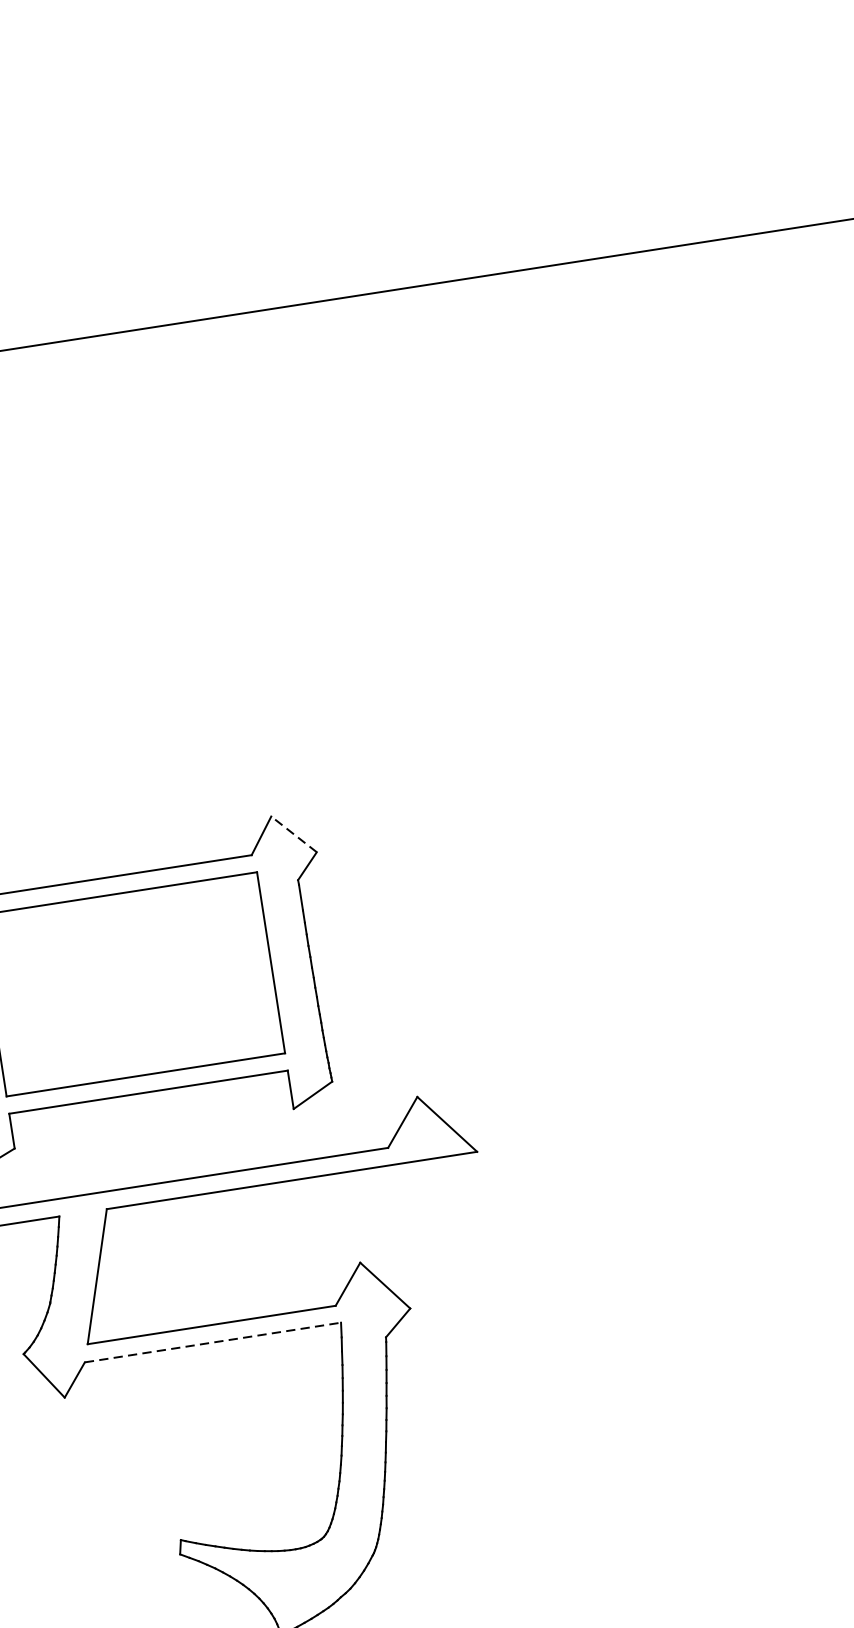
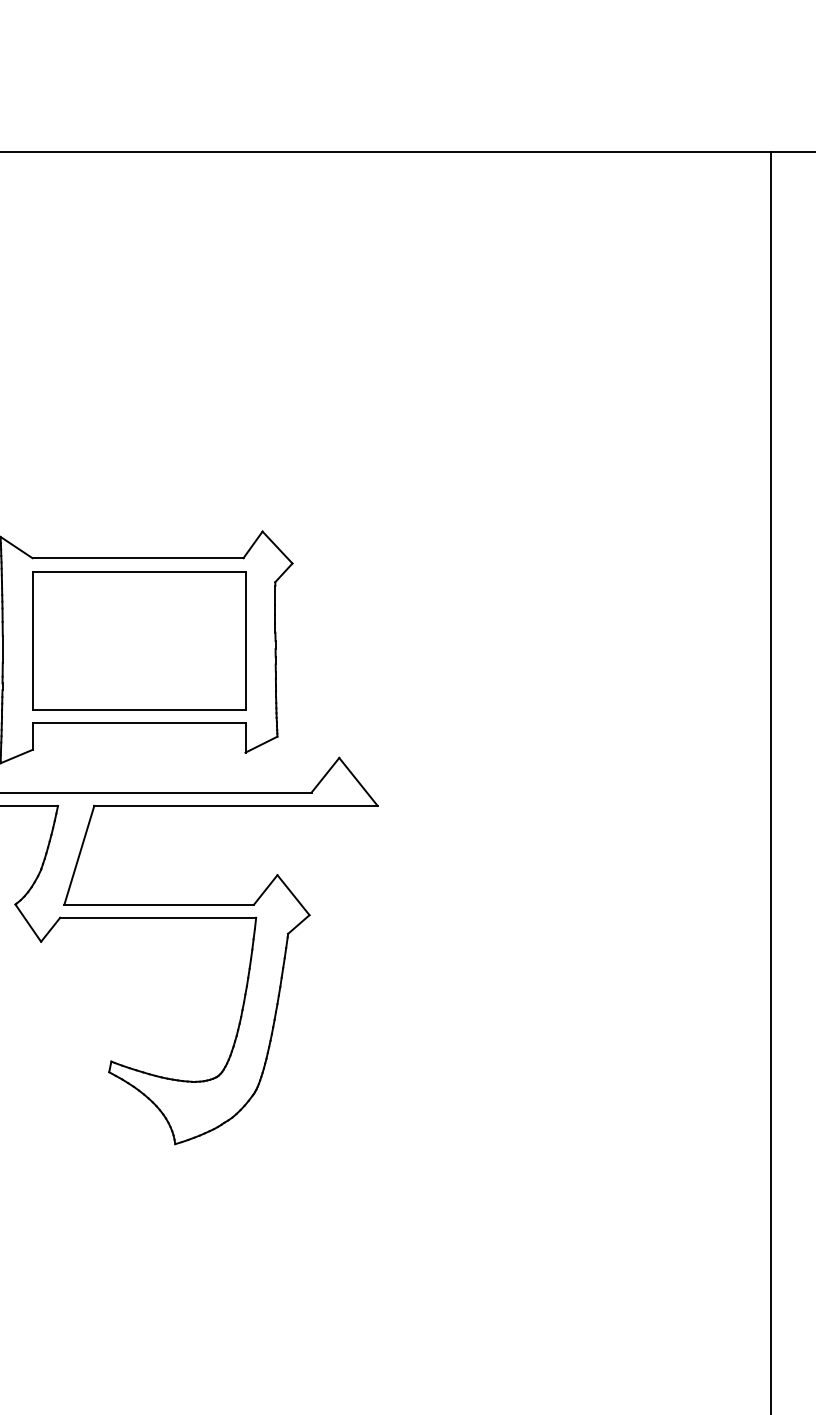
line: (293, 834) -> (277, 547), dashed -> solid
line: (213, 1342) -> (158, 917), dashed -> solid

